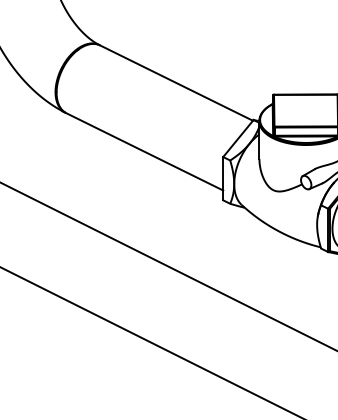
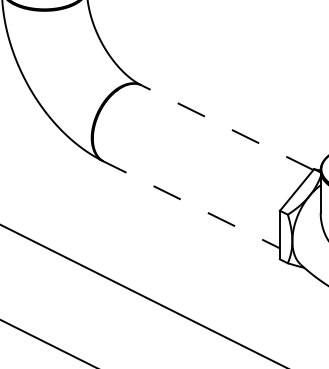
line: (176, 82) -> (227, 127), solid -> dashed
line: (142, 150) -> (189, 203), solid -> dashed

